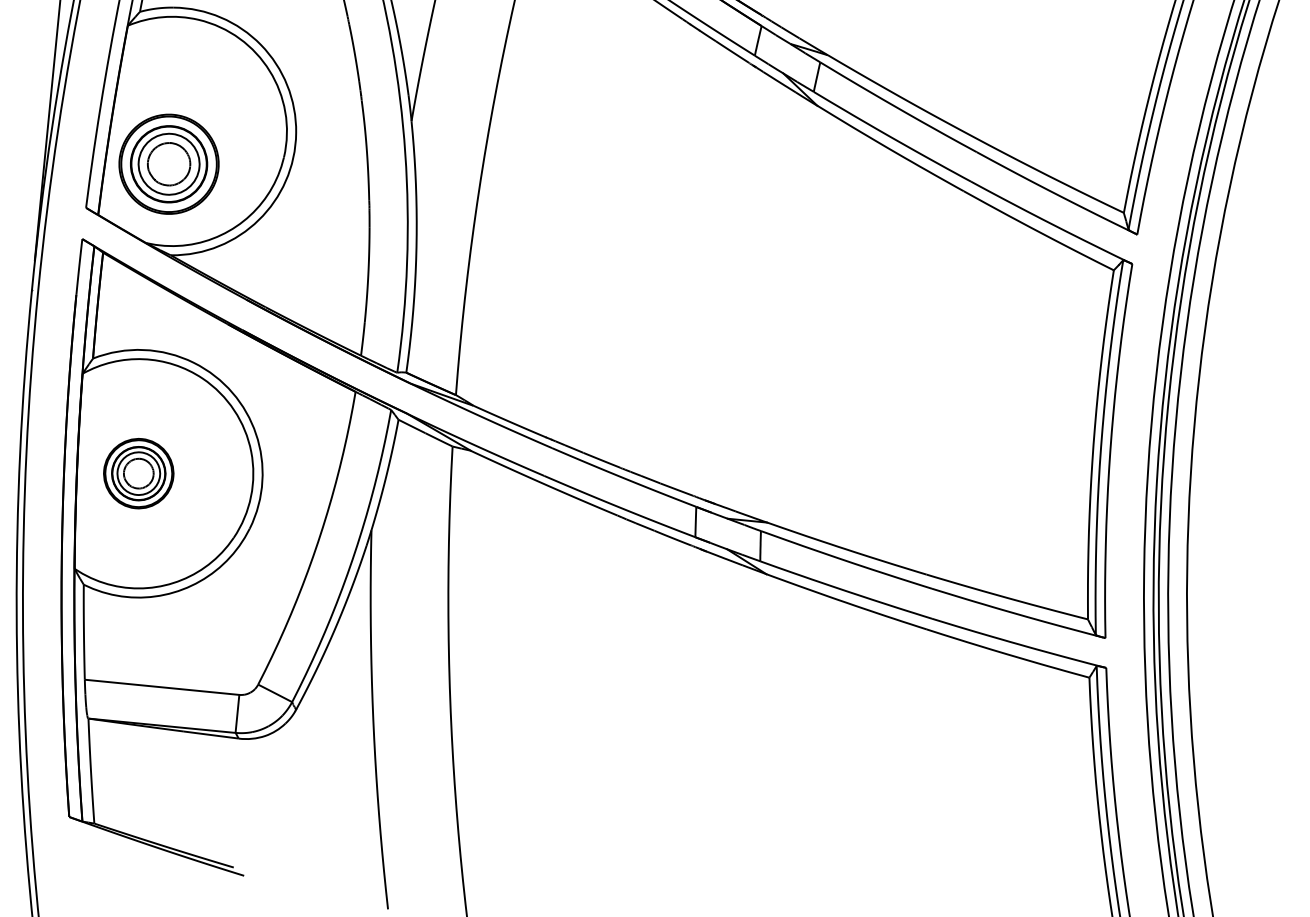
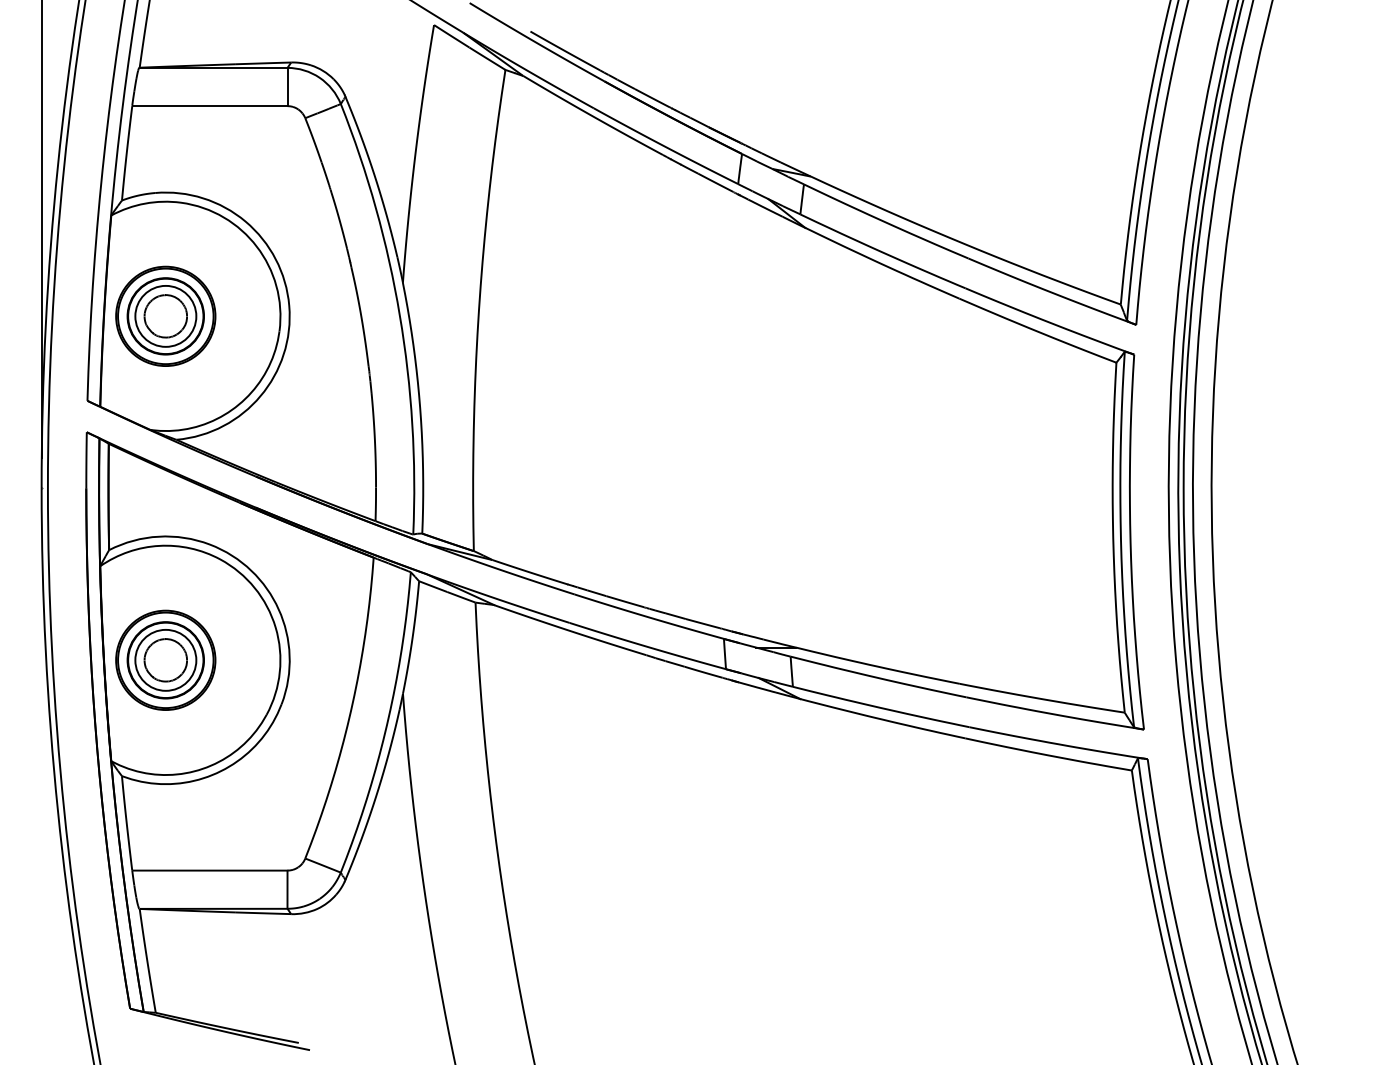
part: (168, 163) -> (165, 315), moved
part: (138, 472) -> (165, 659), size x1.43

